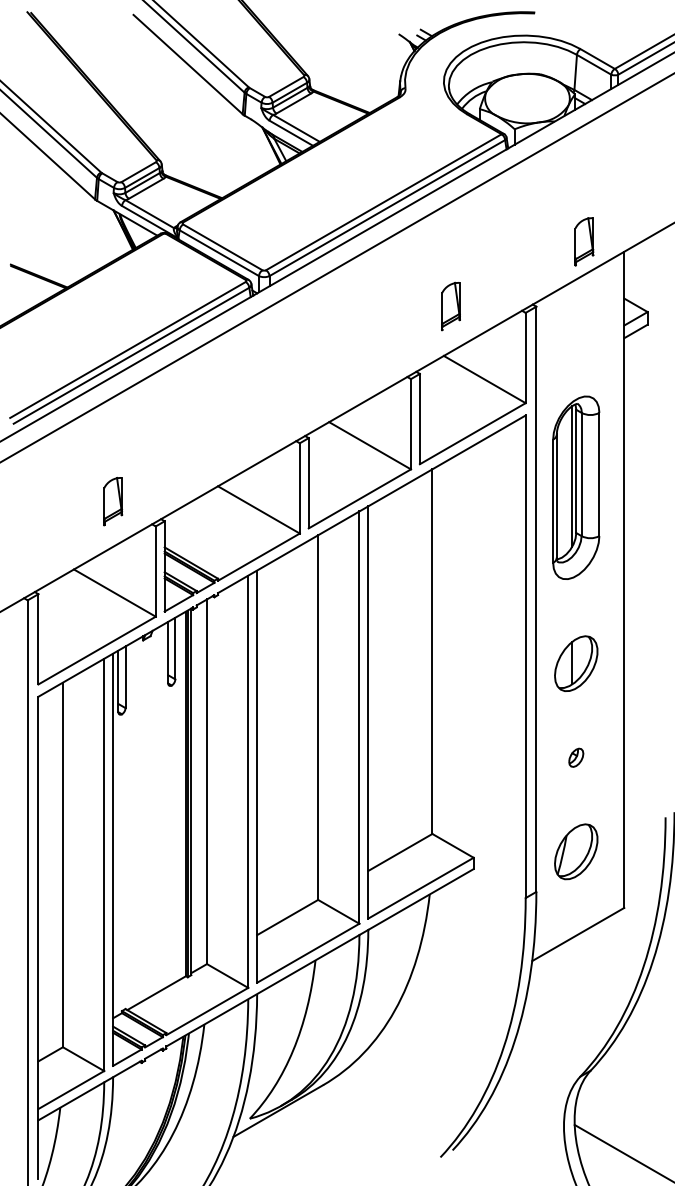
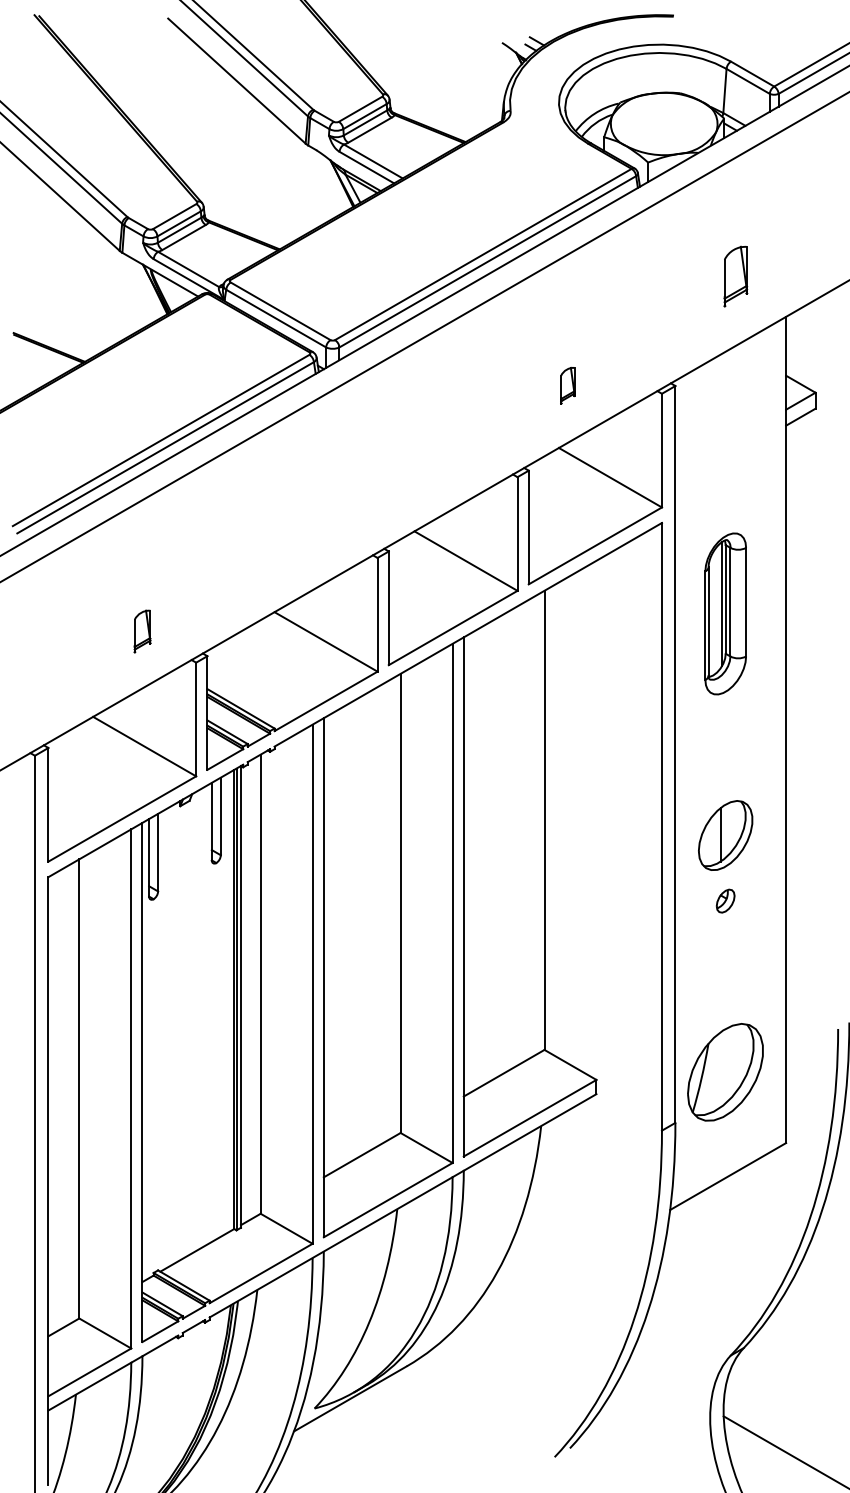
part: (584, 241) -> (736, 276), moved
part: (450, 306) -> (567, 385), size x0.6
part: (576, 487) -> (725, 613), size x0.7
part: (113, 501) -> (142, 631), size x0.7
part: (576, 757) -> (725, 900), moved
part: (576, 851) -> (725, 1072), size x1.4

